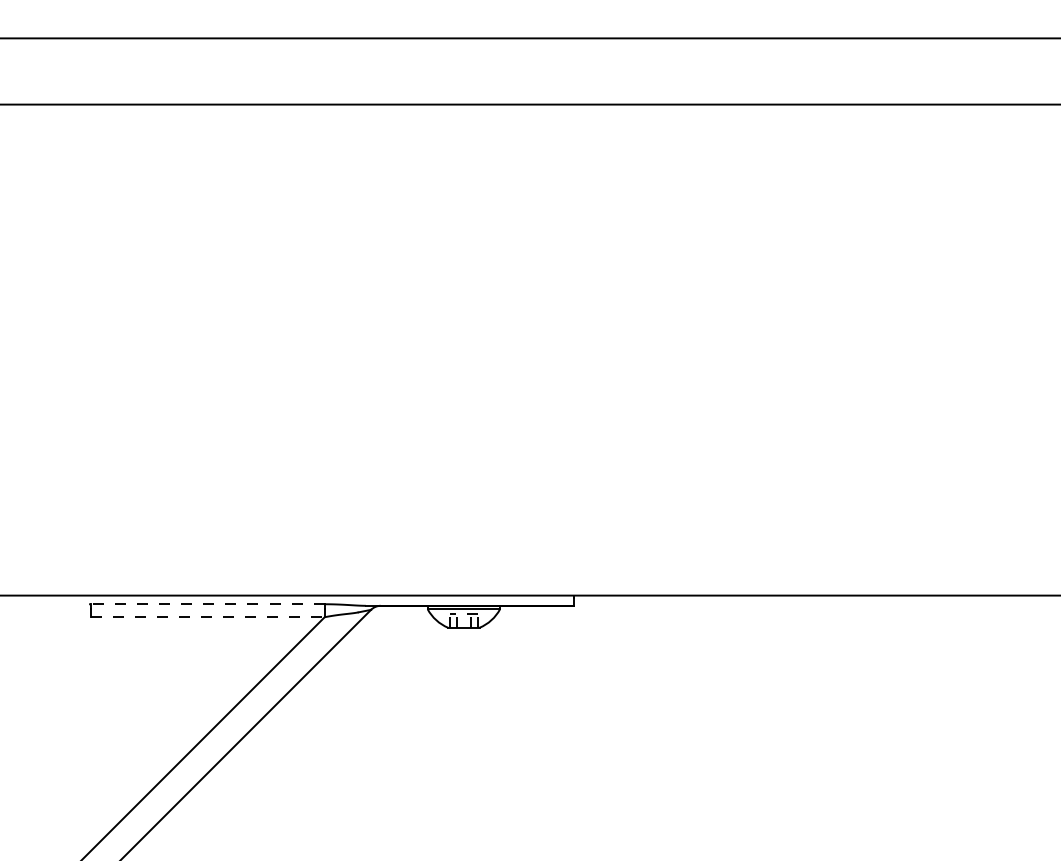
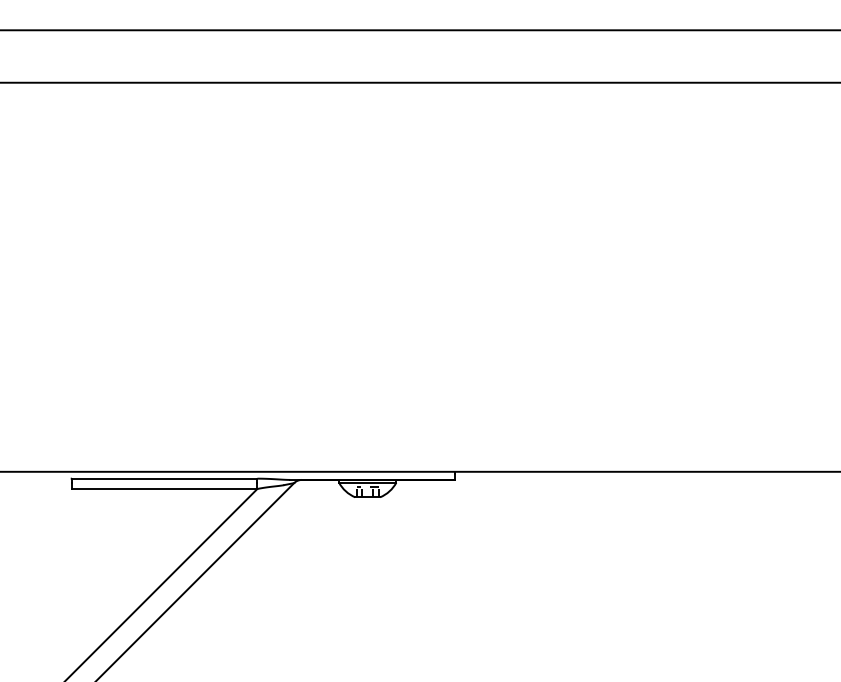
line: (207, 604) -> (164, 478), dashed -> solid
line: (208, 617) -> (165, 489), dashed -> solid

